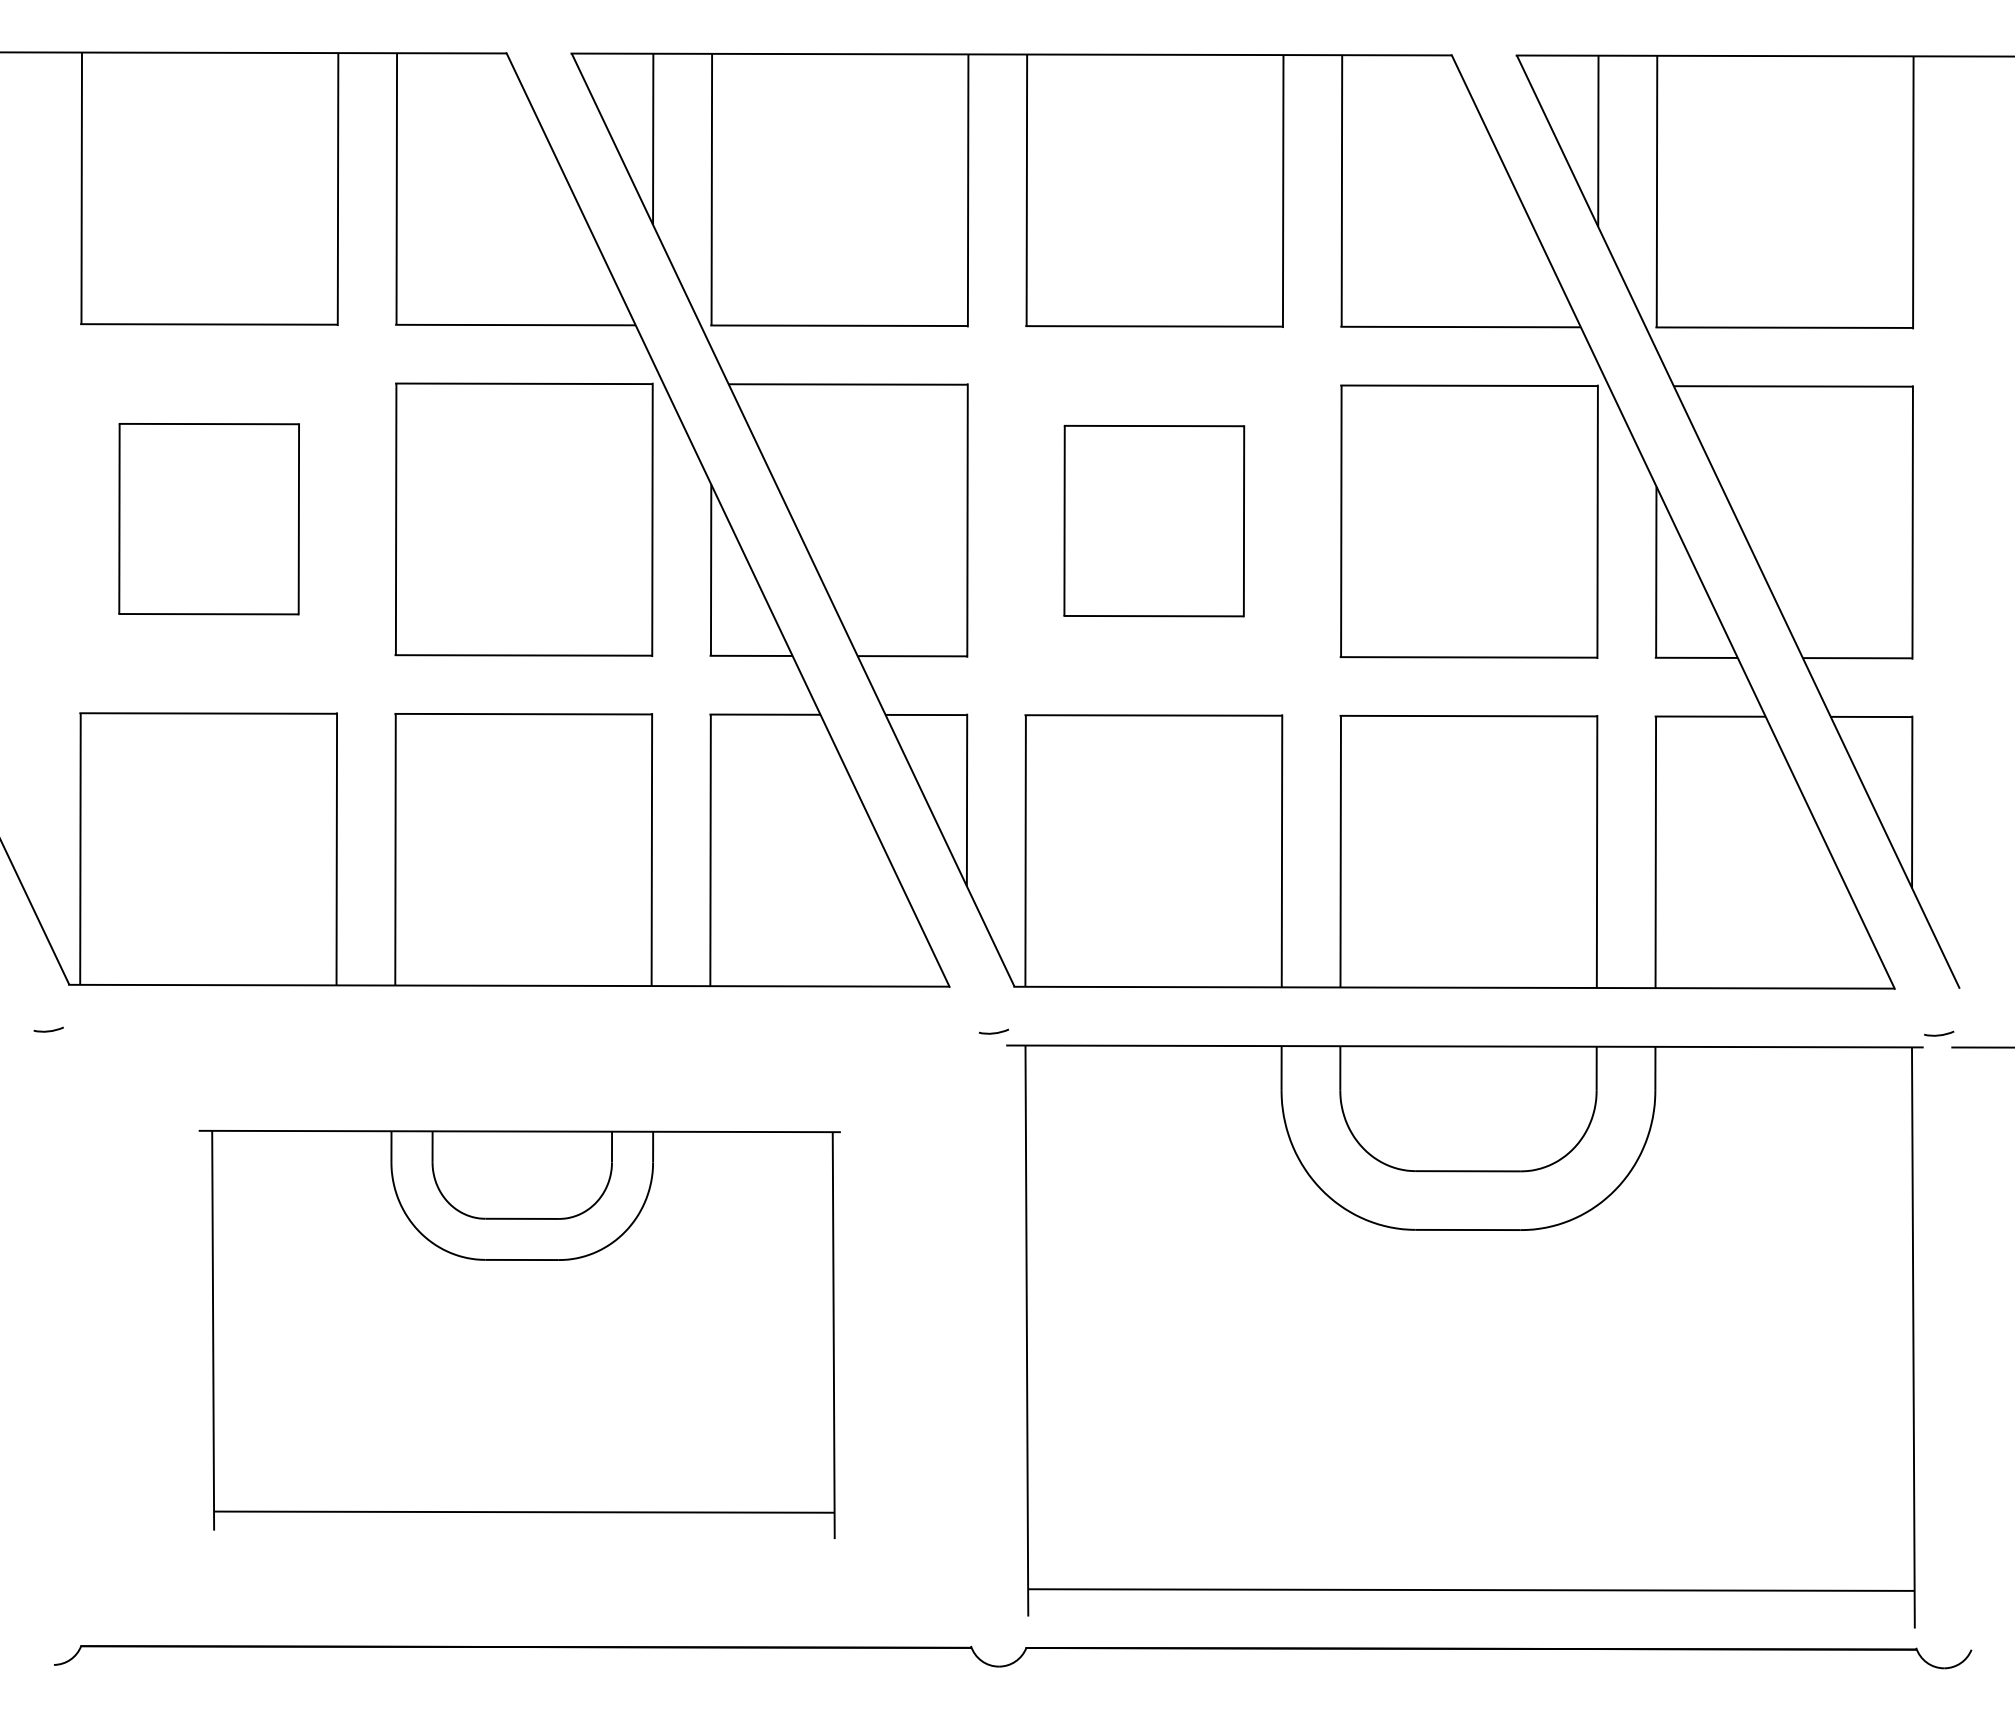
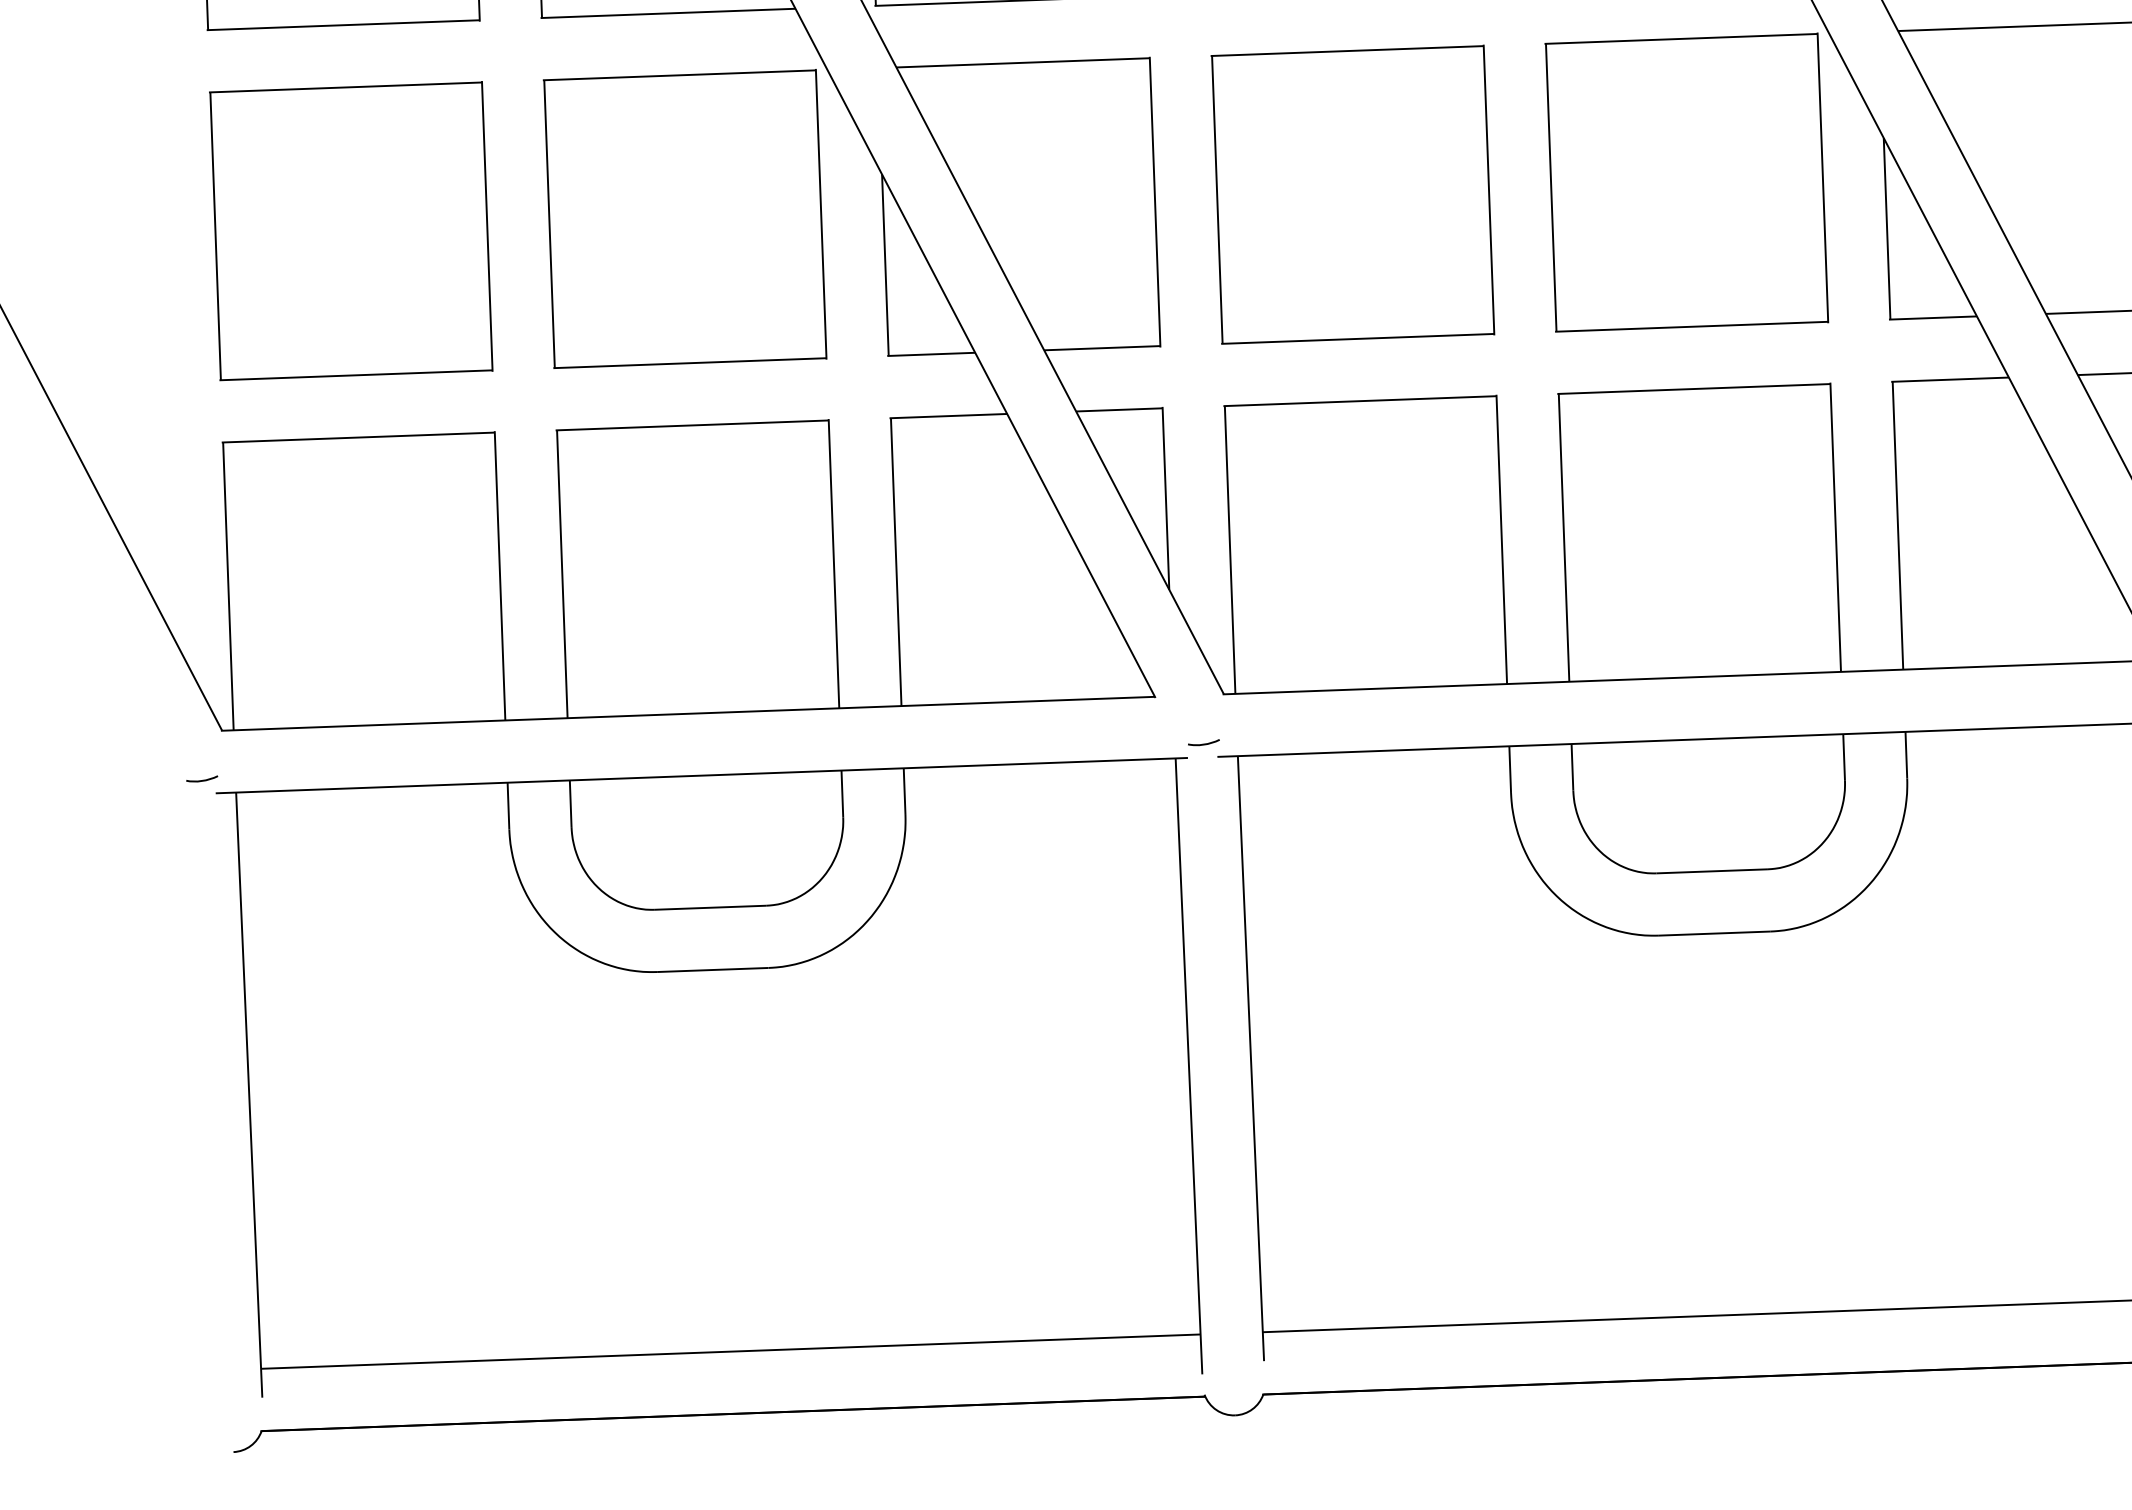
part: (208, 519) -> (350, 231), size x1.43
part: (1153, 521) -> (1352, 195), size x1.43
part: (519, 1334) -> (713, 1082), size x1.43

